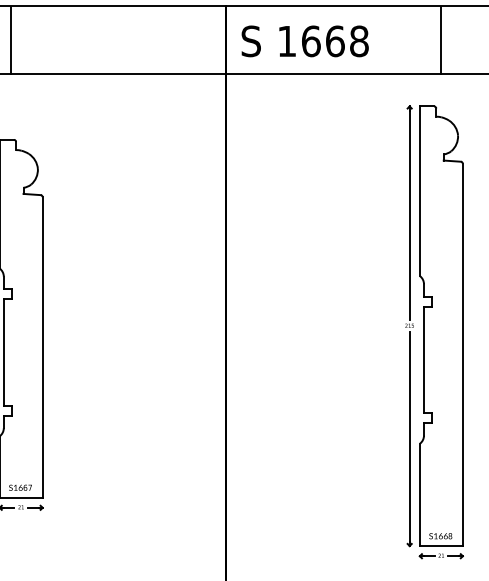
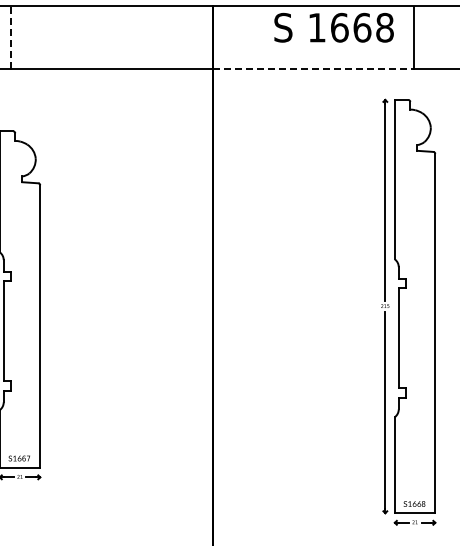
line: (11, 40) -> (10, 37), solid -> dashed
text: (304, 41) -> (333, 27), moved
line: (333, 74) -> (313, 69), solid -> dashed

